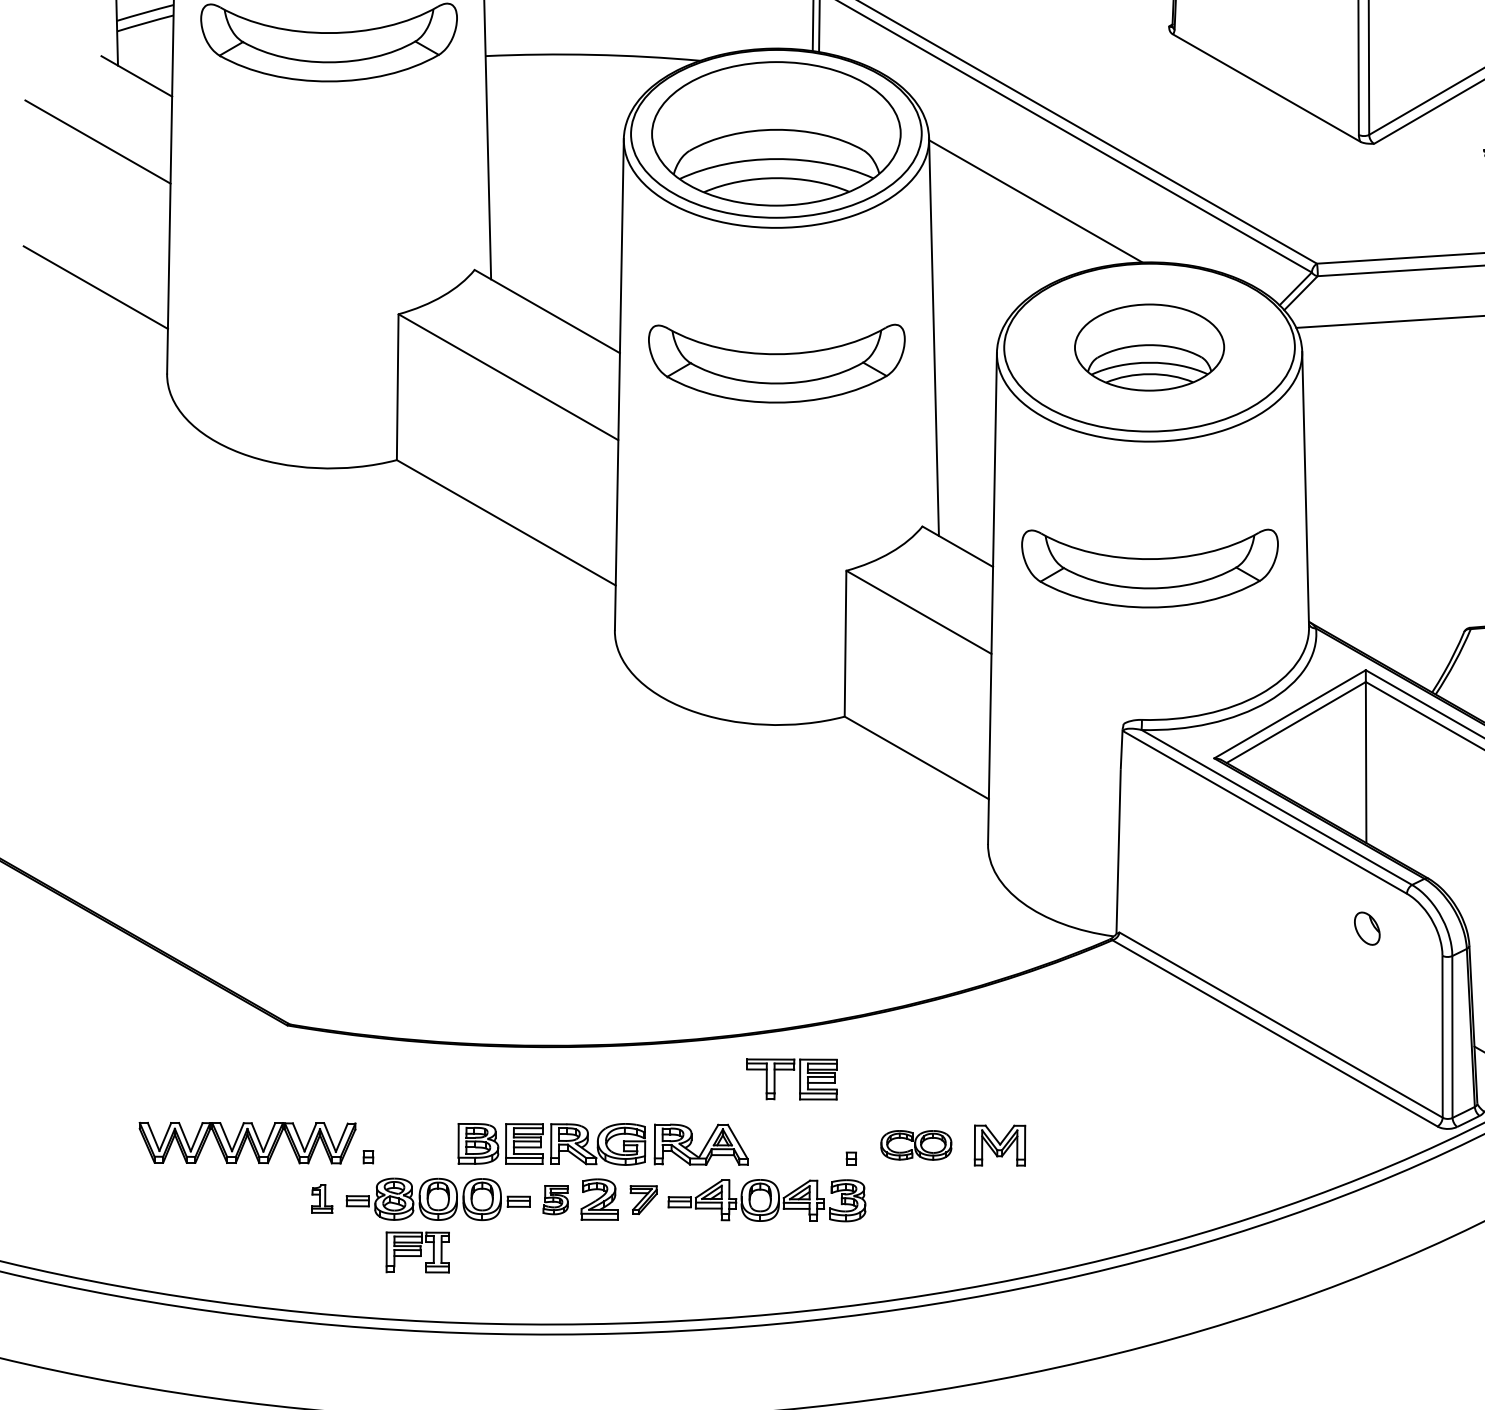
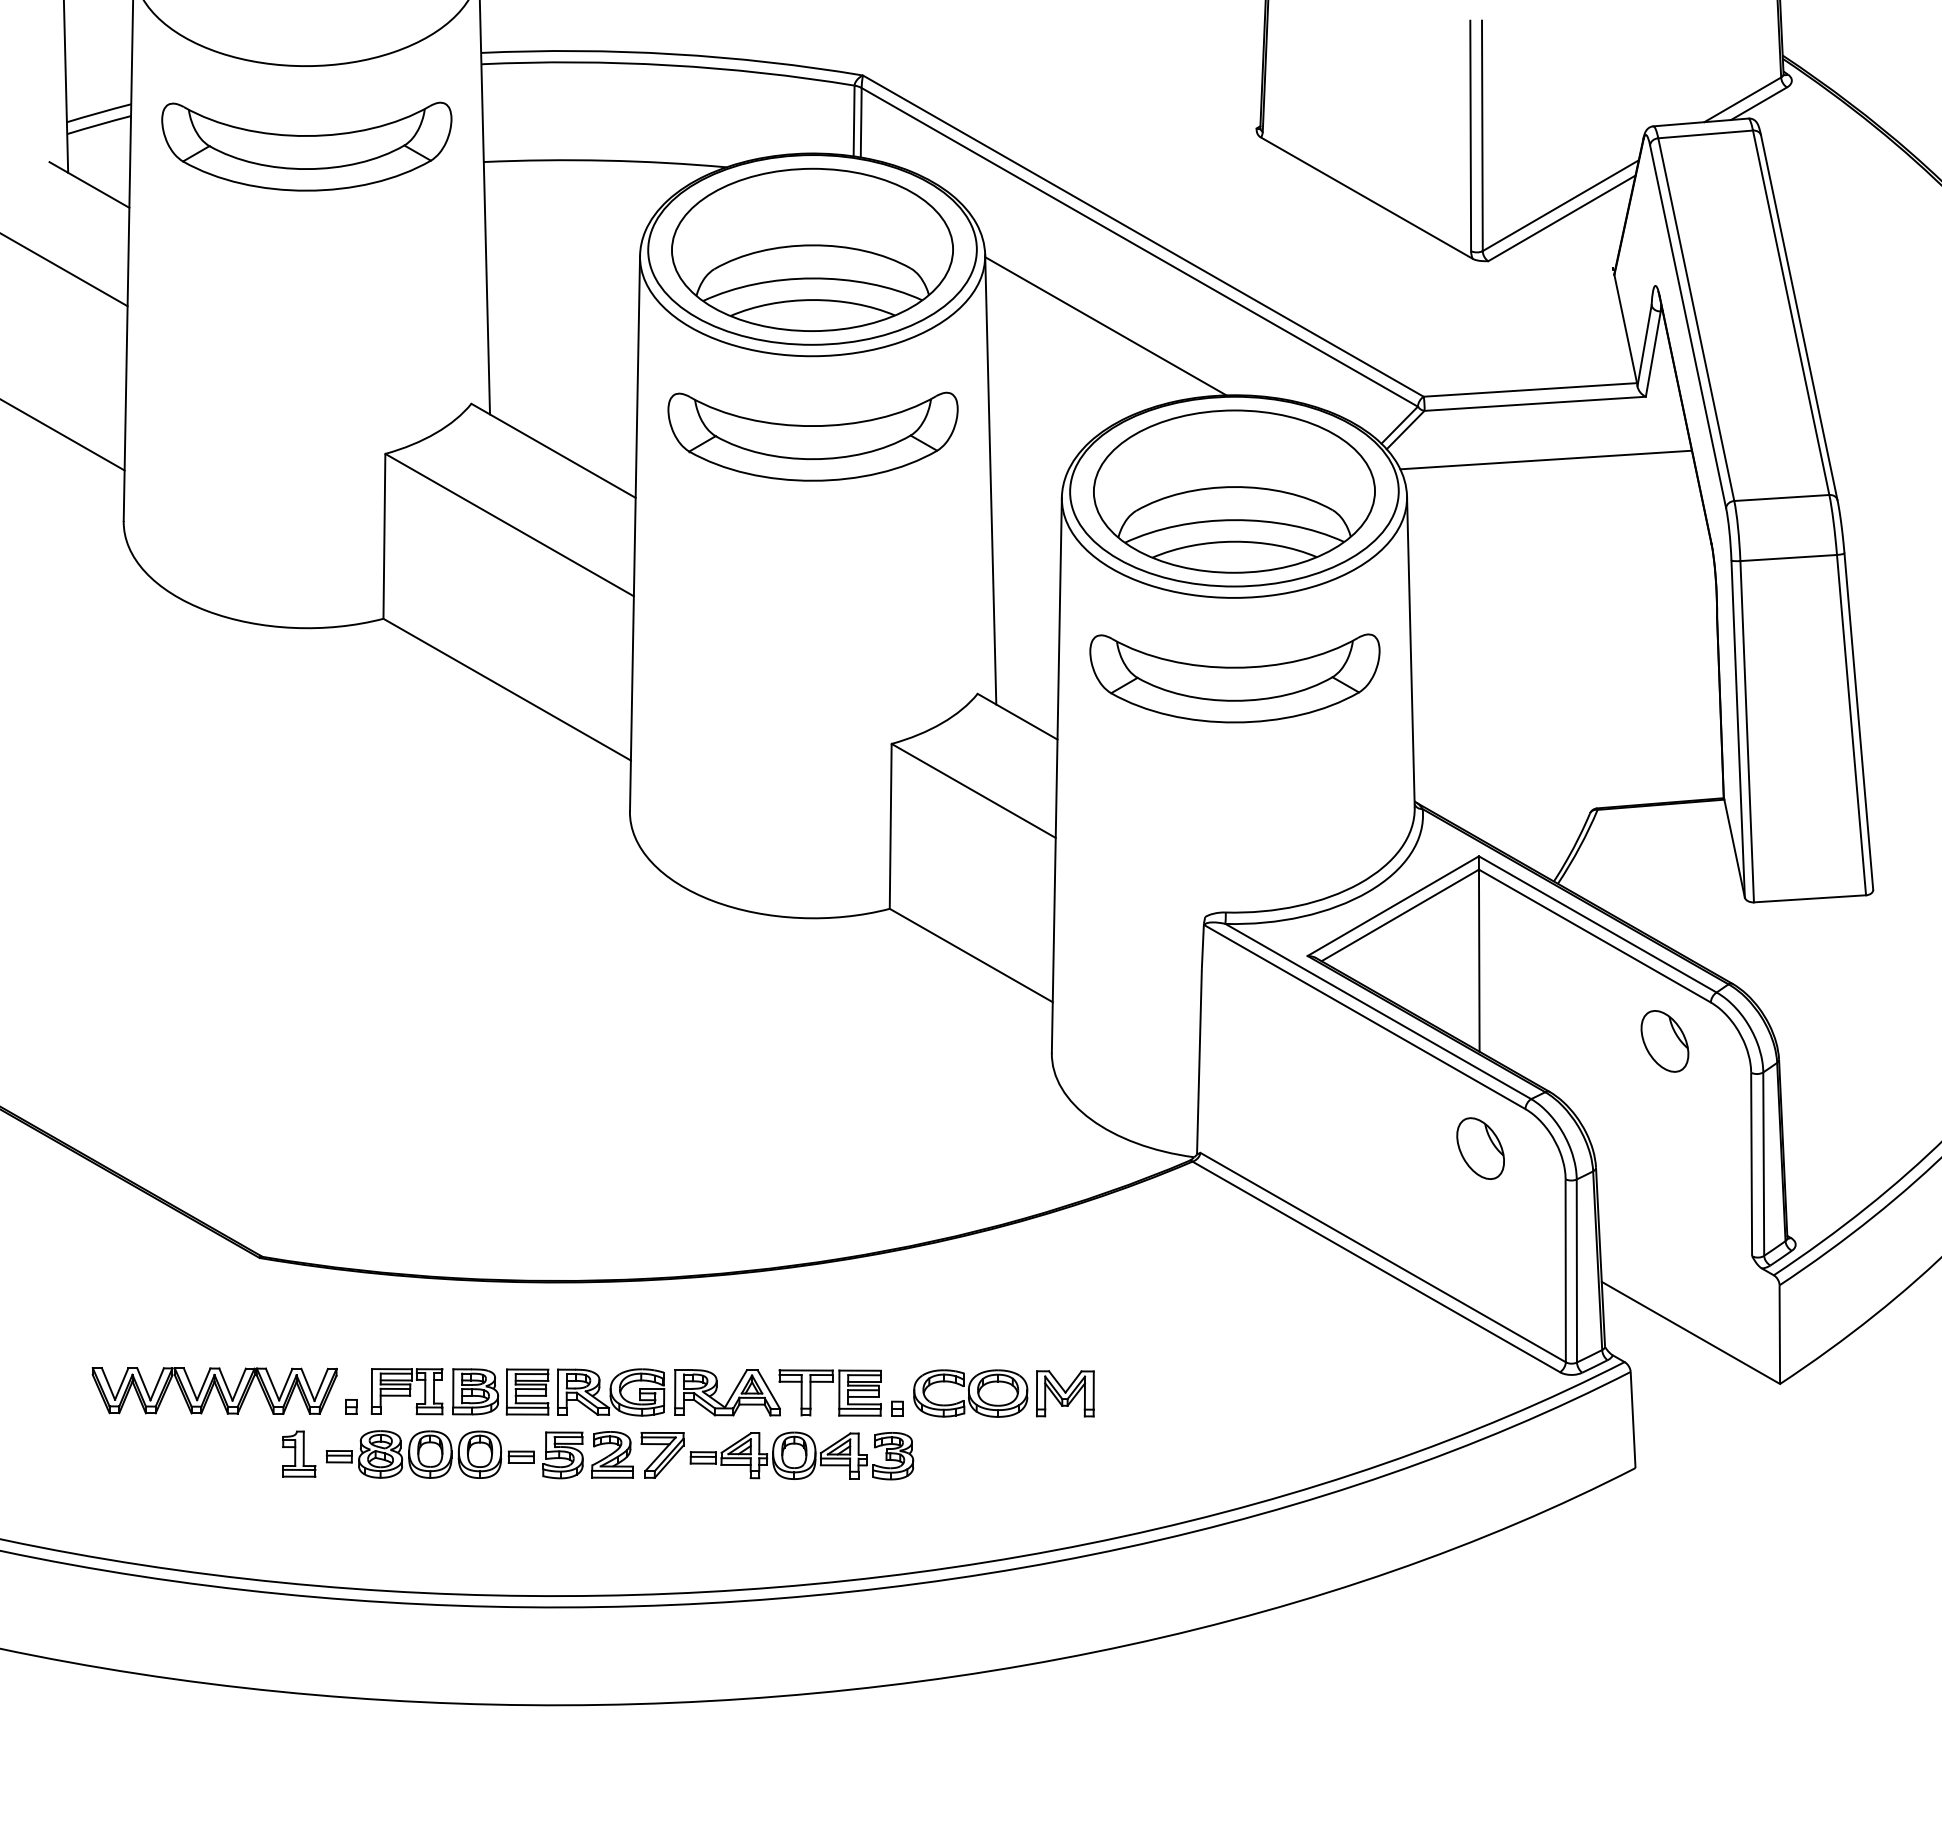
part: (1149, 347) -> (1234, 491), size x1.67
part: (776, 363) -> (812, 436), moved
part: (1149, 568) -> (1234, 678), moved
part: (1367, 928) -> (1480, 1148), size x1.67
part: (799, 1079) -> (838, 1392), moved
part: (916, 1145) -> (970, 1393), size x1.43
part: (322, 1198) -> (299, 1453), size x1.43
part: (555, 1200) -> (562, 1455), size x1.43
part: (643, 1200) -> (662, 1455), size x1.43
part: (418, 1252) -> (407, 1391), moved

